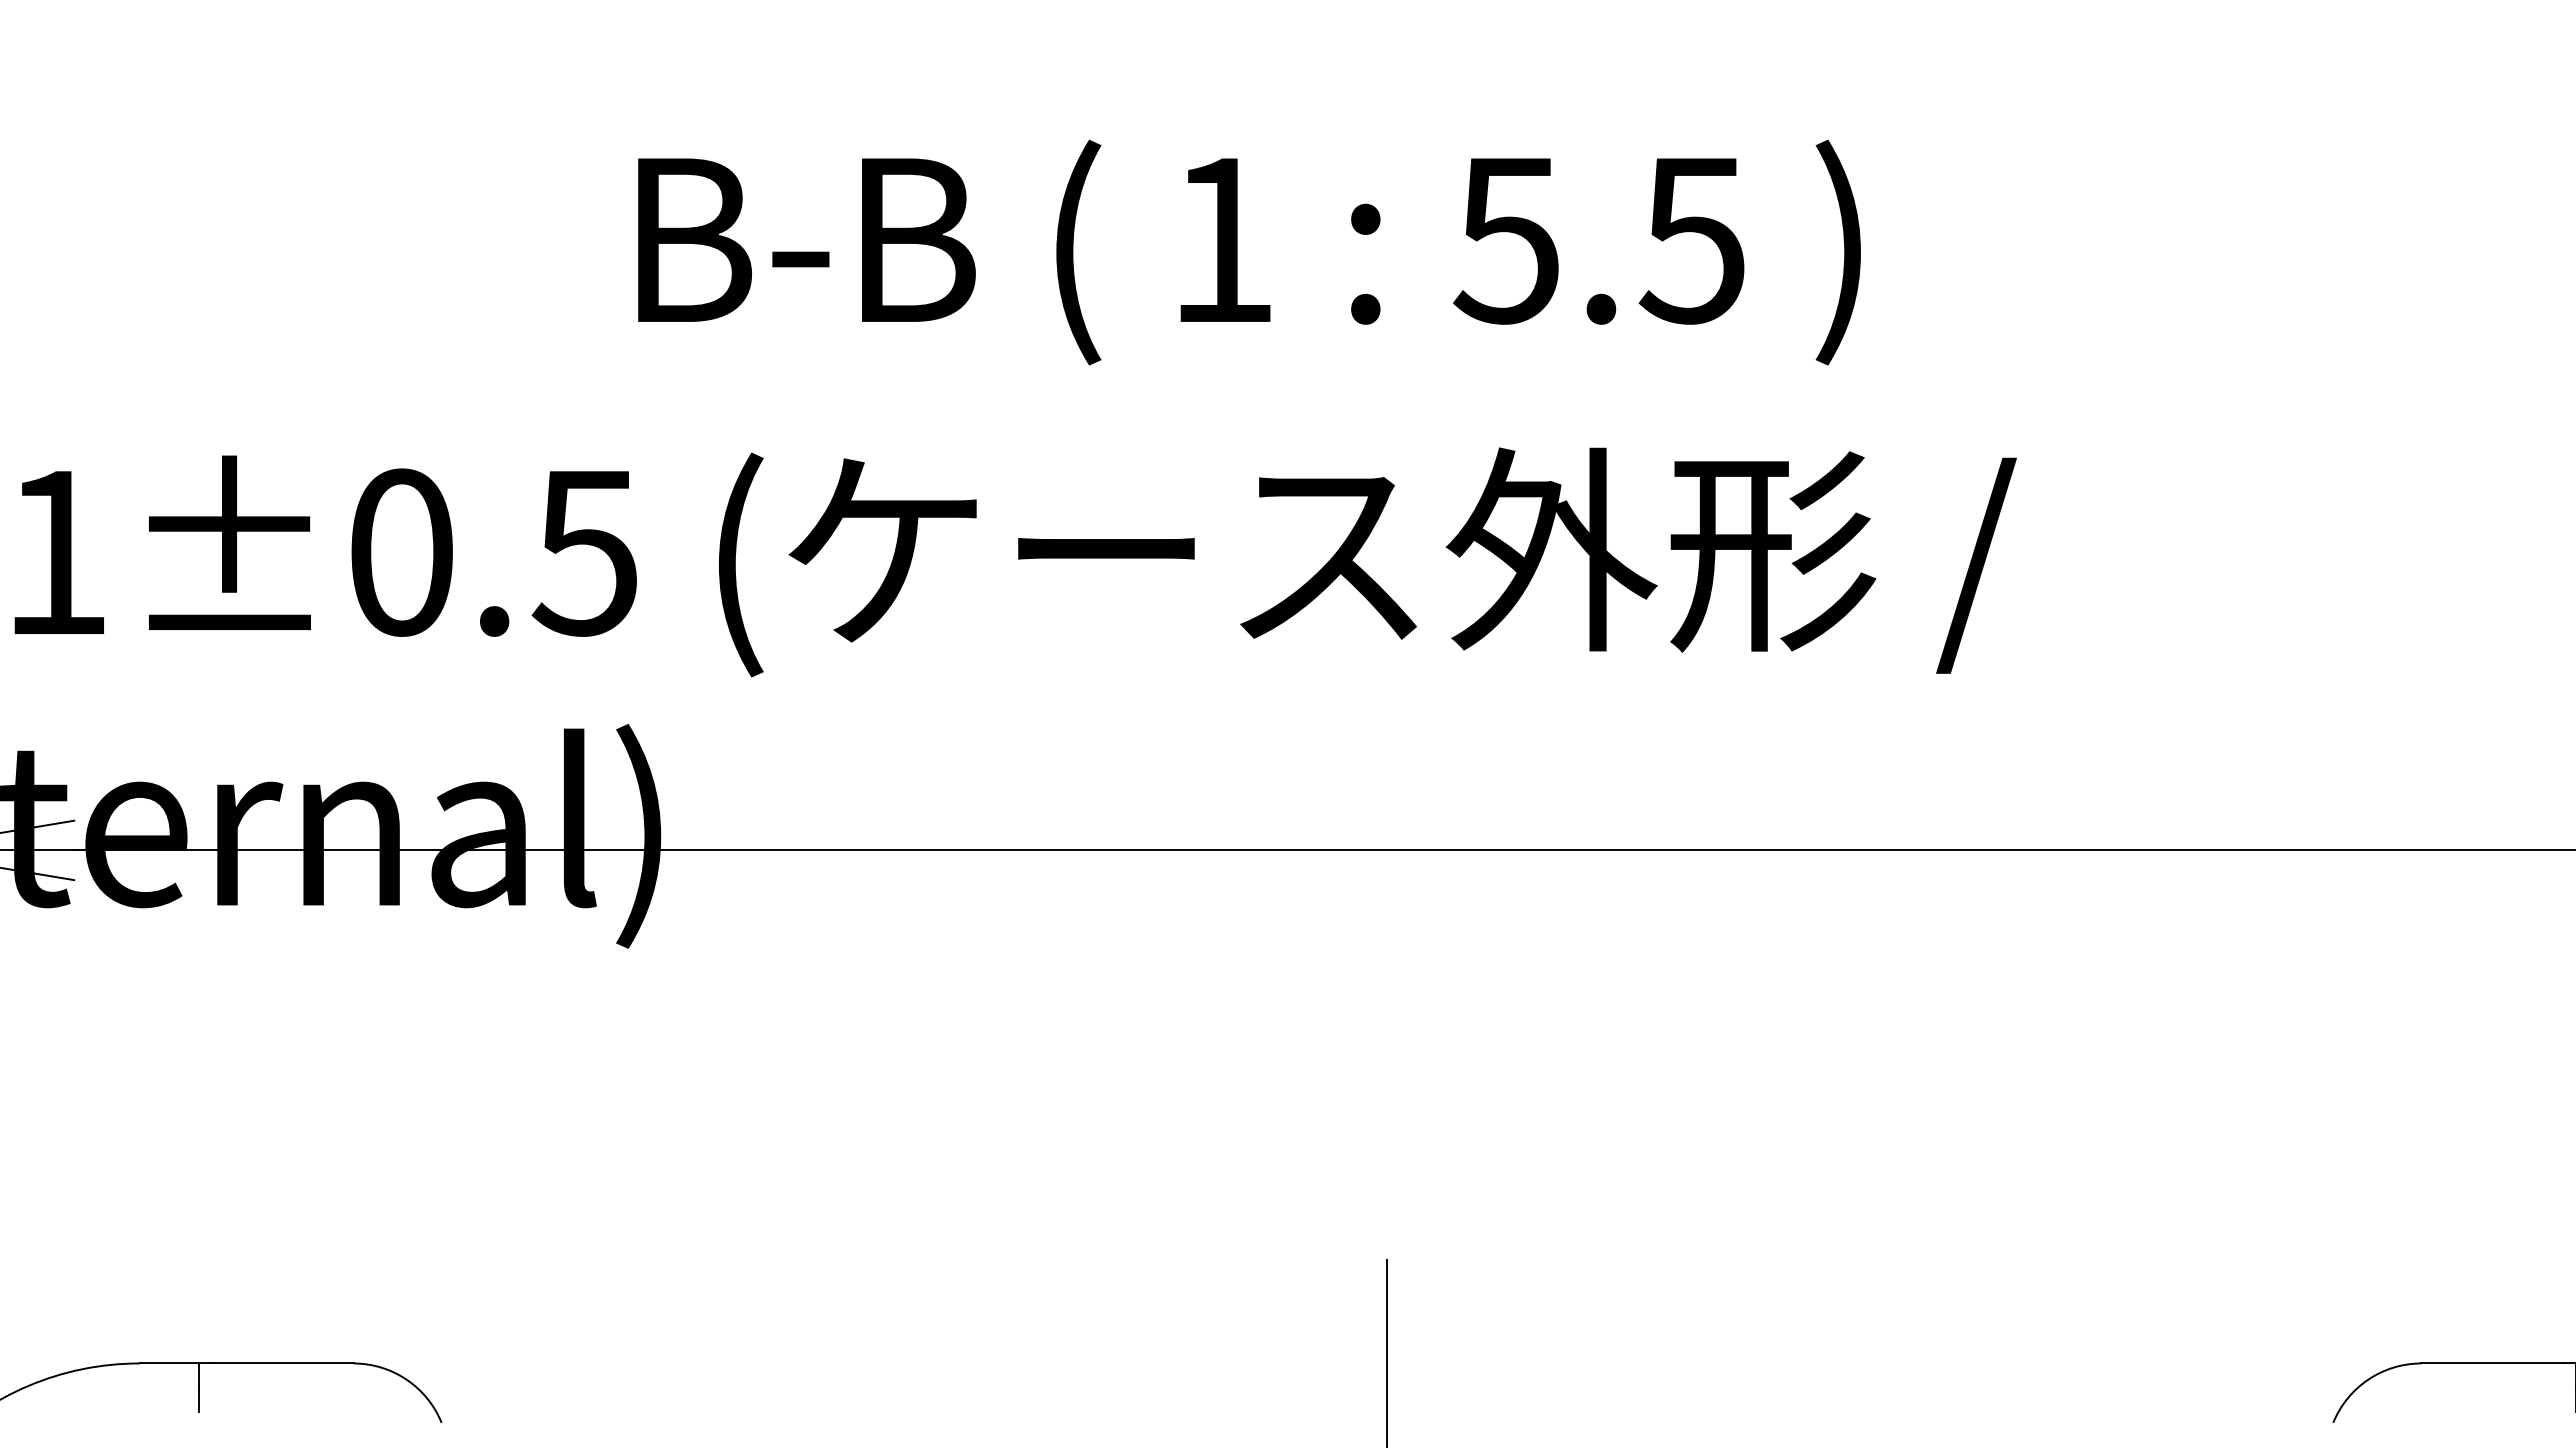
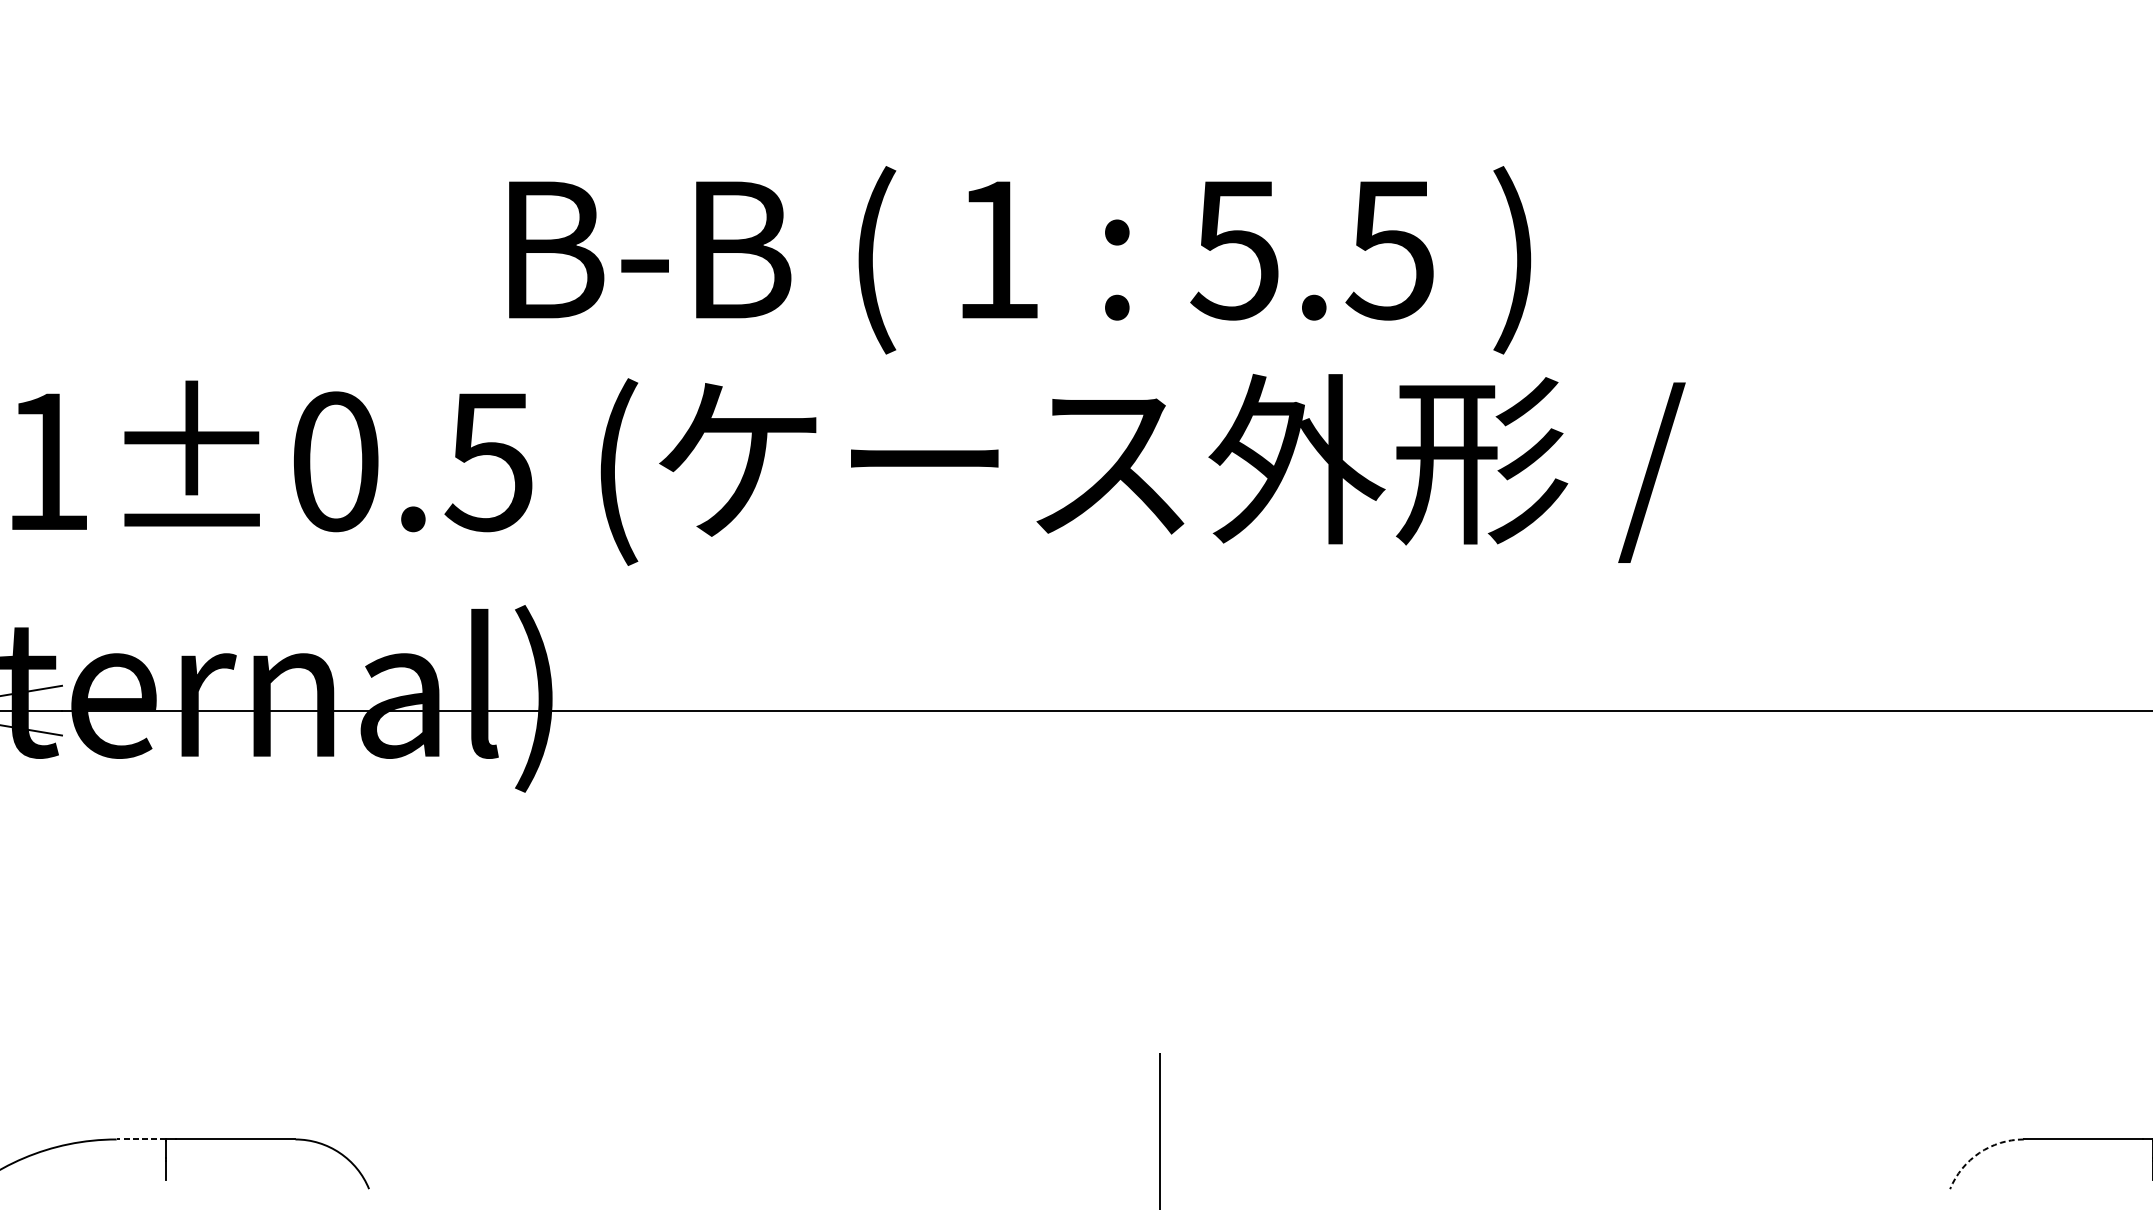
text: (1249, 252) -> (1020, 260), moved
line: (169, 1363) -> (141, 1139), solid -> dashed
arc: (2368, 1379) -> (1979, 1152), solid -> dashed

